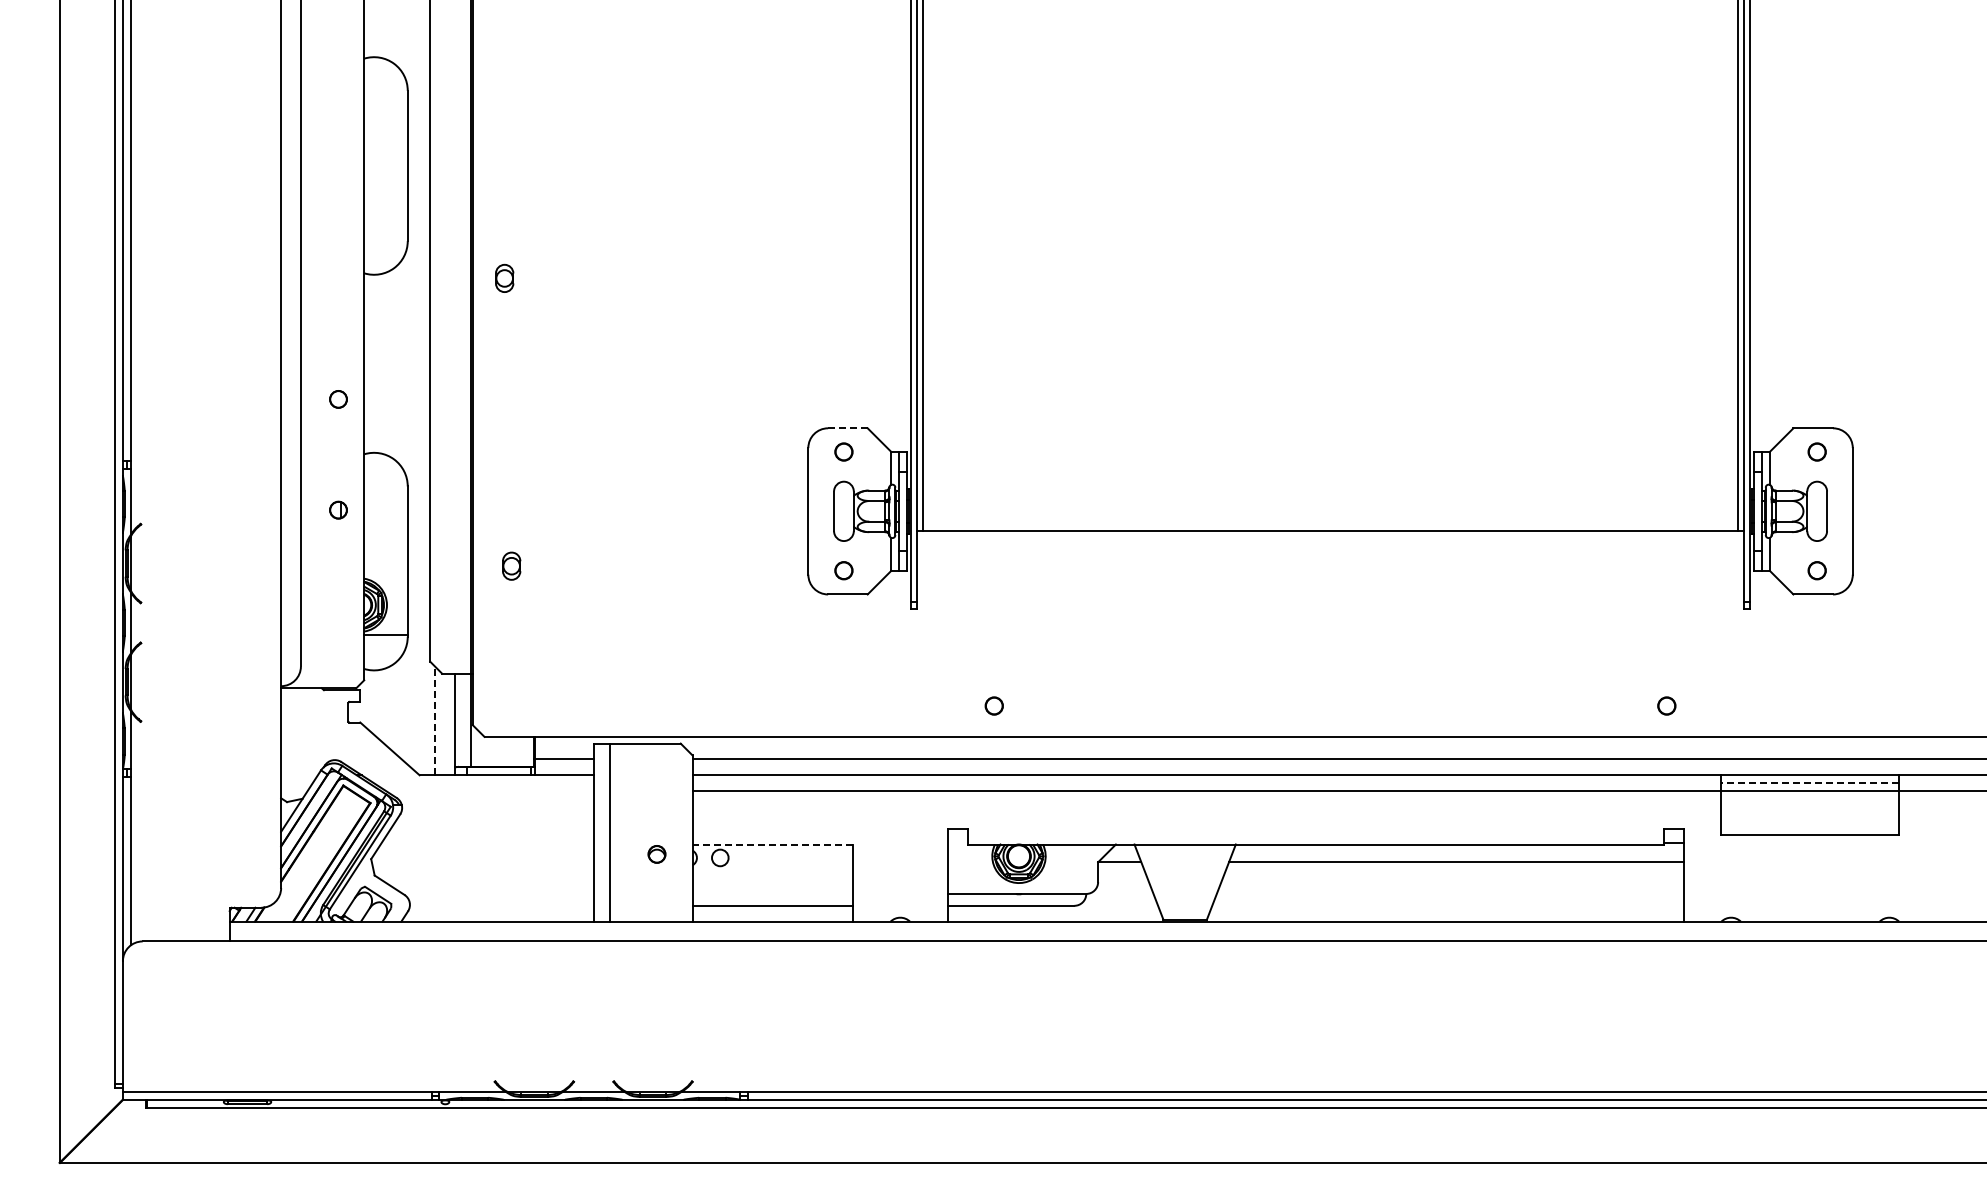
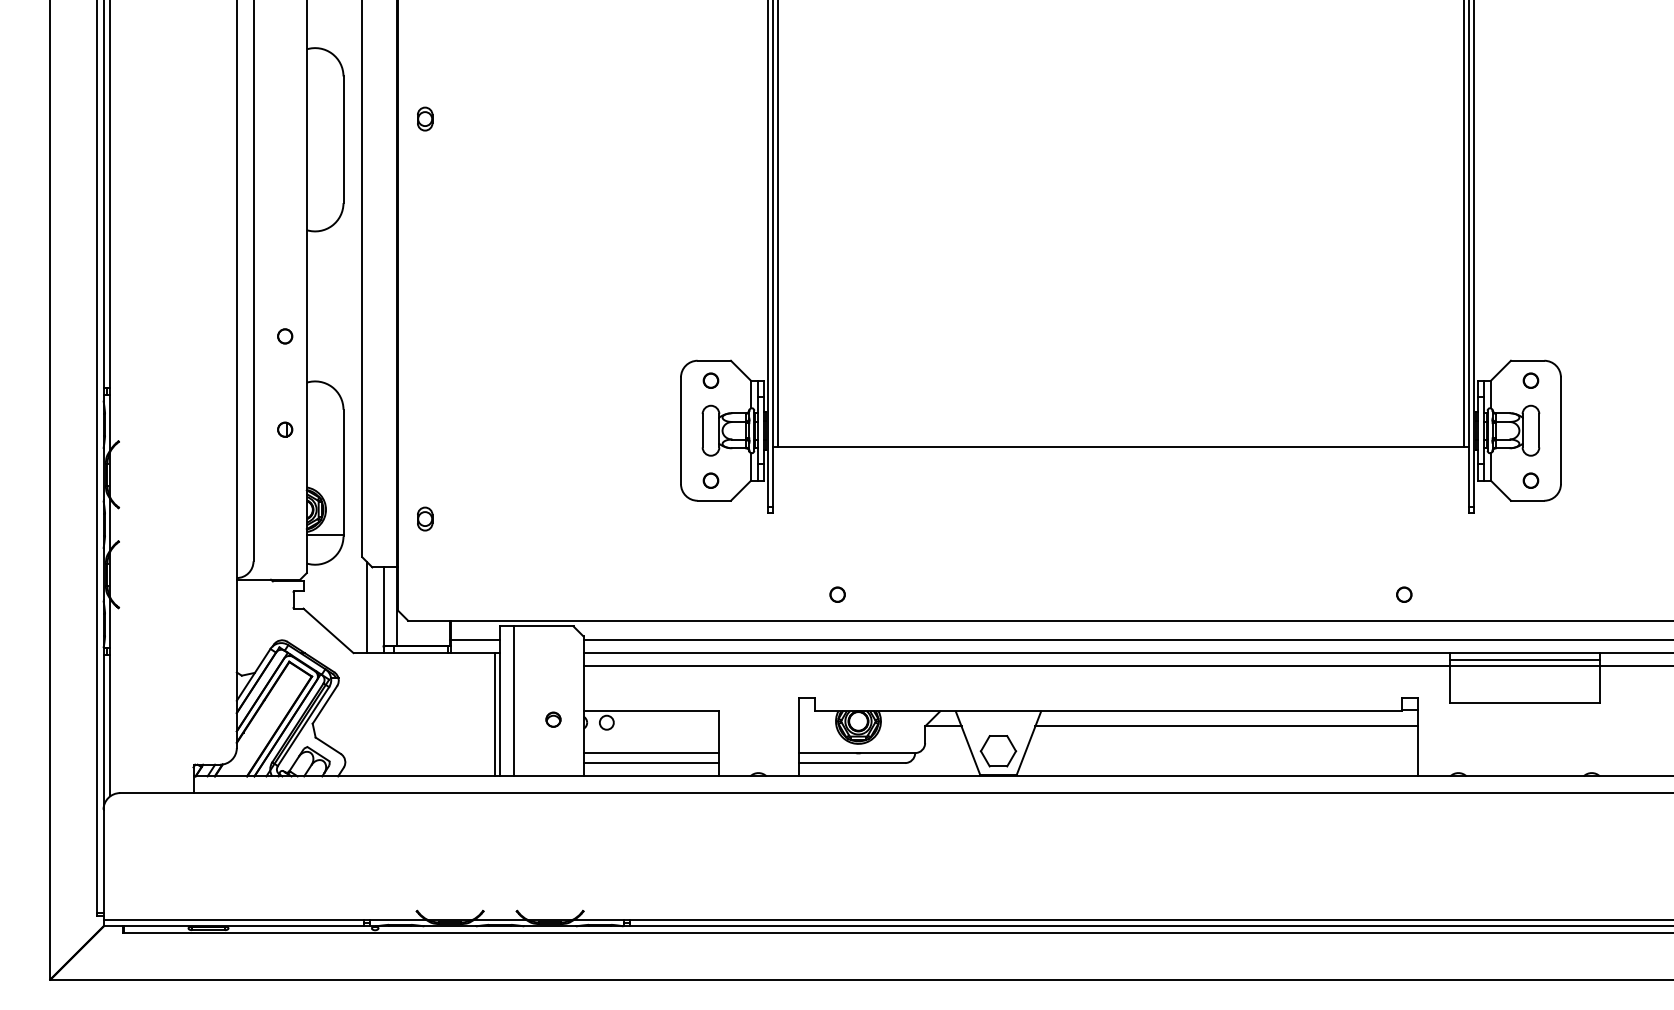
part: (504, 277) -> (425, 118), moved
line: (847, 428) -> (713, 360), dashed -> solid
part: (511, 565) -> (425, 518), moved
line: (435, 720) -> (366, 606), dashed -> solid
line: (1809, 783) -> (1524, 660), dashed -> solid
line: (772, 844) -> (650, 711), dashed -> solid
line: (587, 848) -> (494, 714), added
part: (1185, 891) -> (998, 751), added
line: (772, 893) -> (650, 752), added

